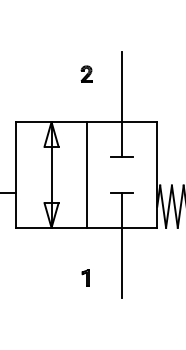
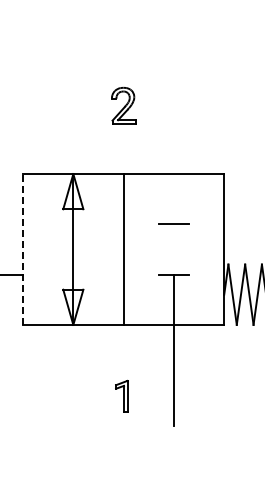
part: (86, 74) -> (123, 105), size x1.6
line: (121, 104) -> (173, 148), removed
line: (16, 174) -> (23, 248), solid -> dashed
part: (85, 277) -> (121, 396), size x1.4

